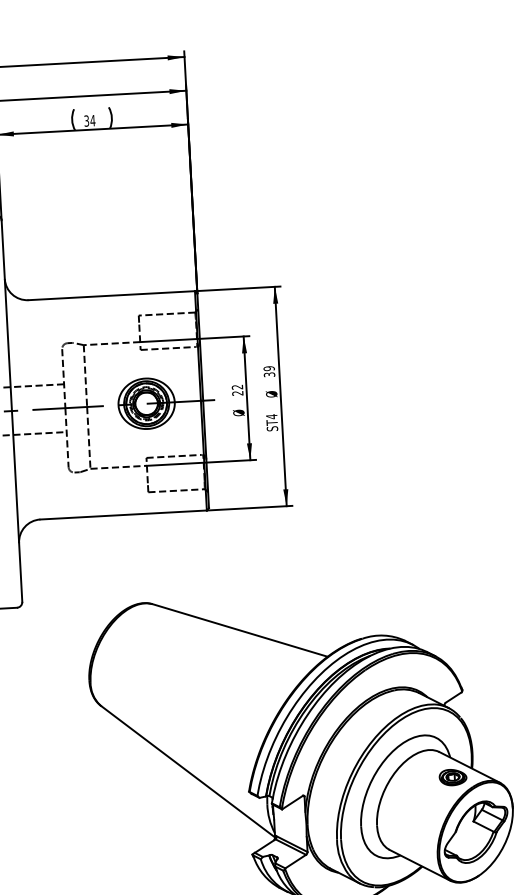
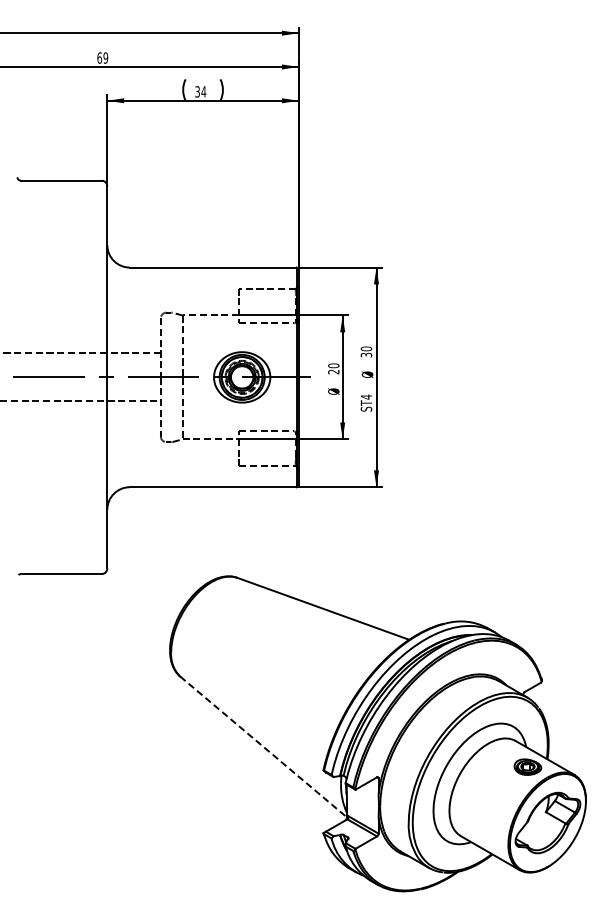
text: (269, 368) -> (366, 348), 39 -> 30
text: (237, 386) -> (333, 365), 22 -> 20
line: (187, 772) -> (263, 747), solid -> dashed

